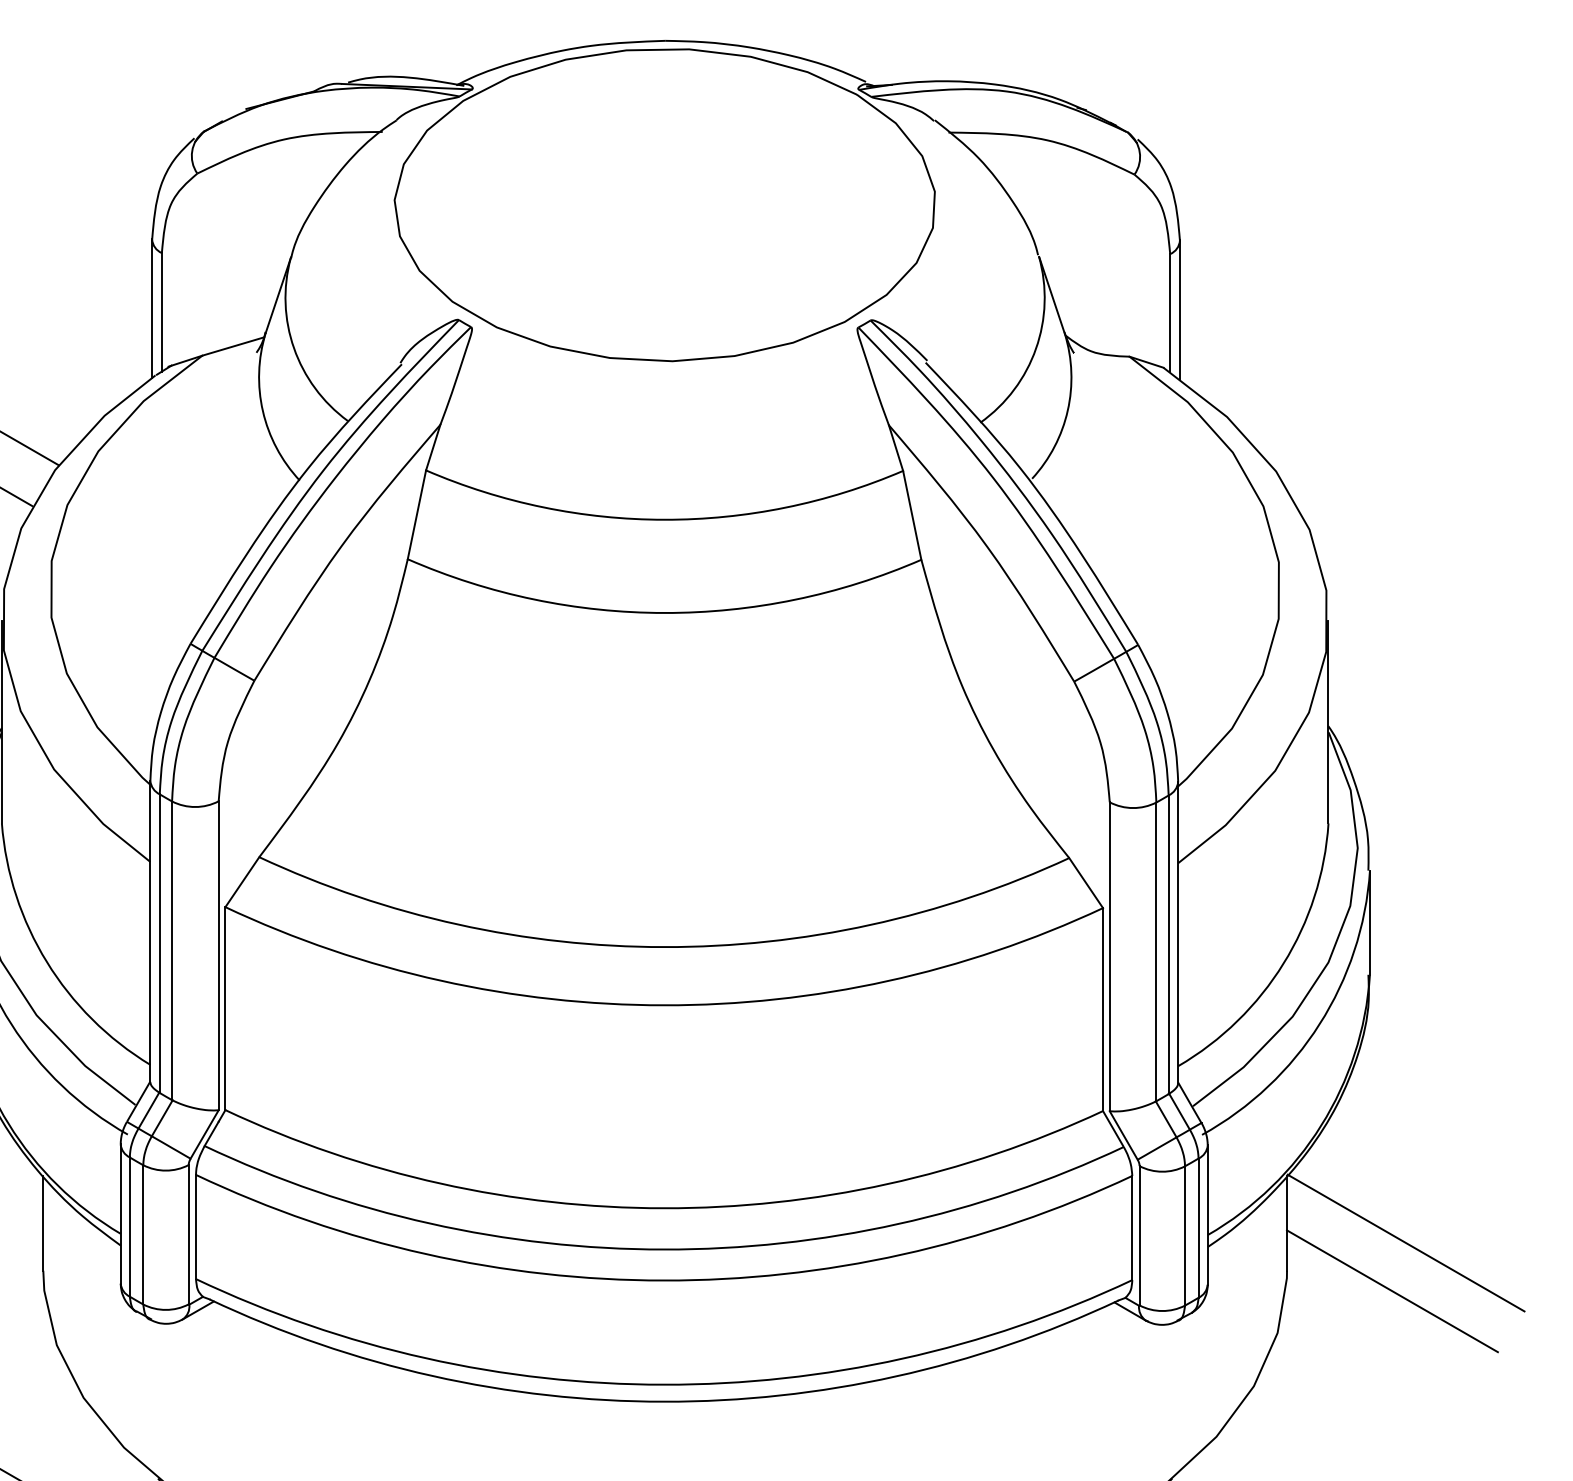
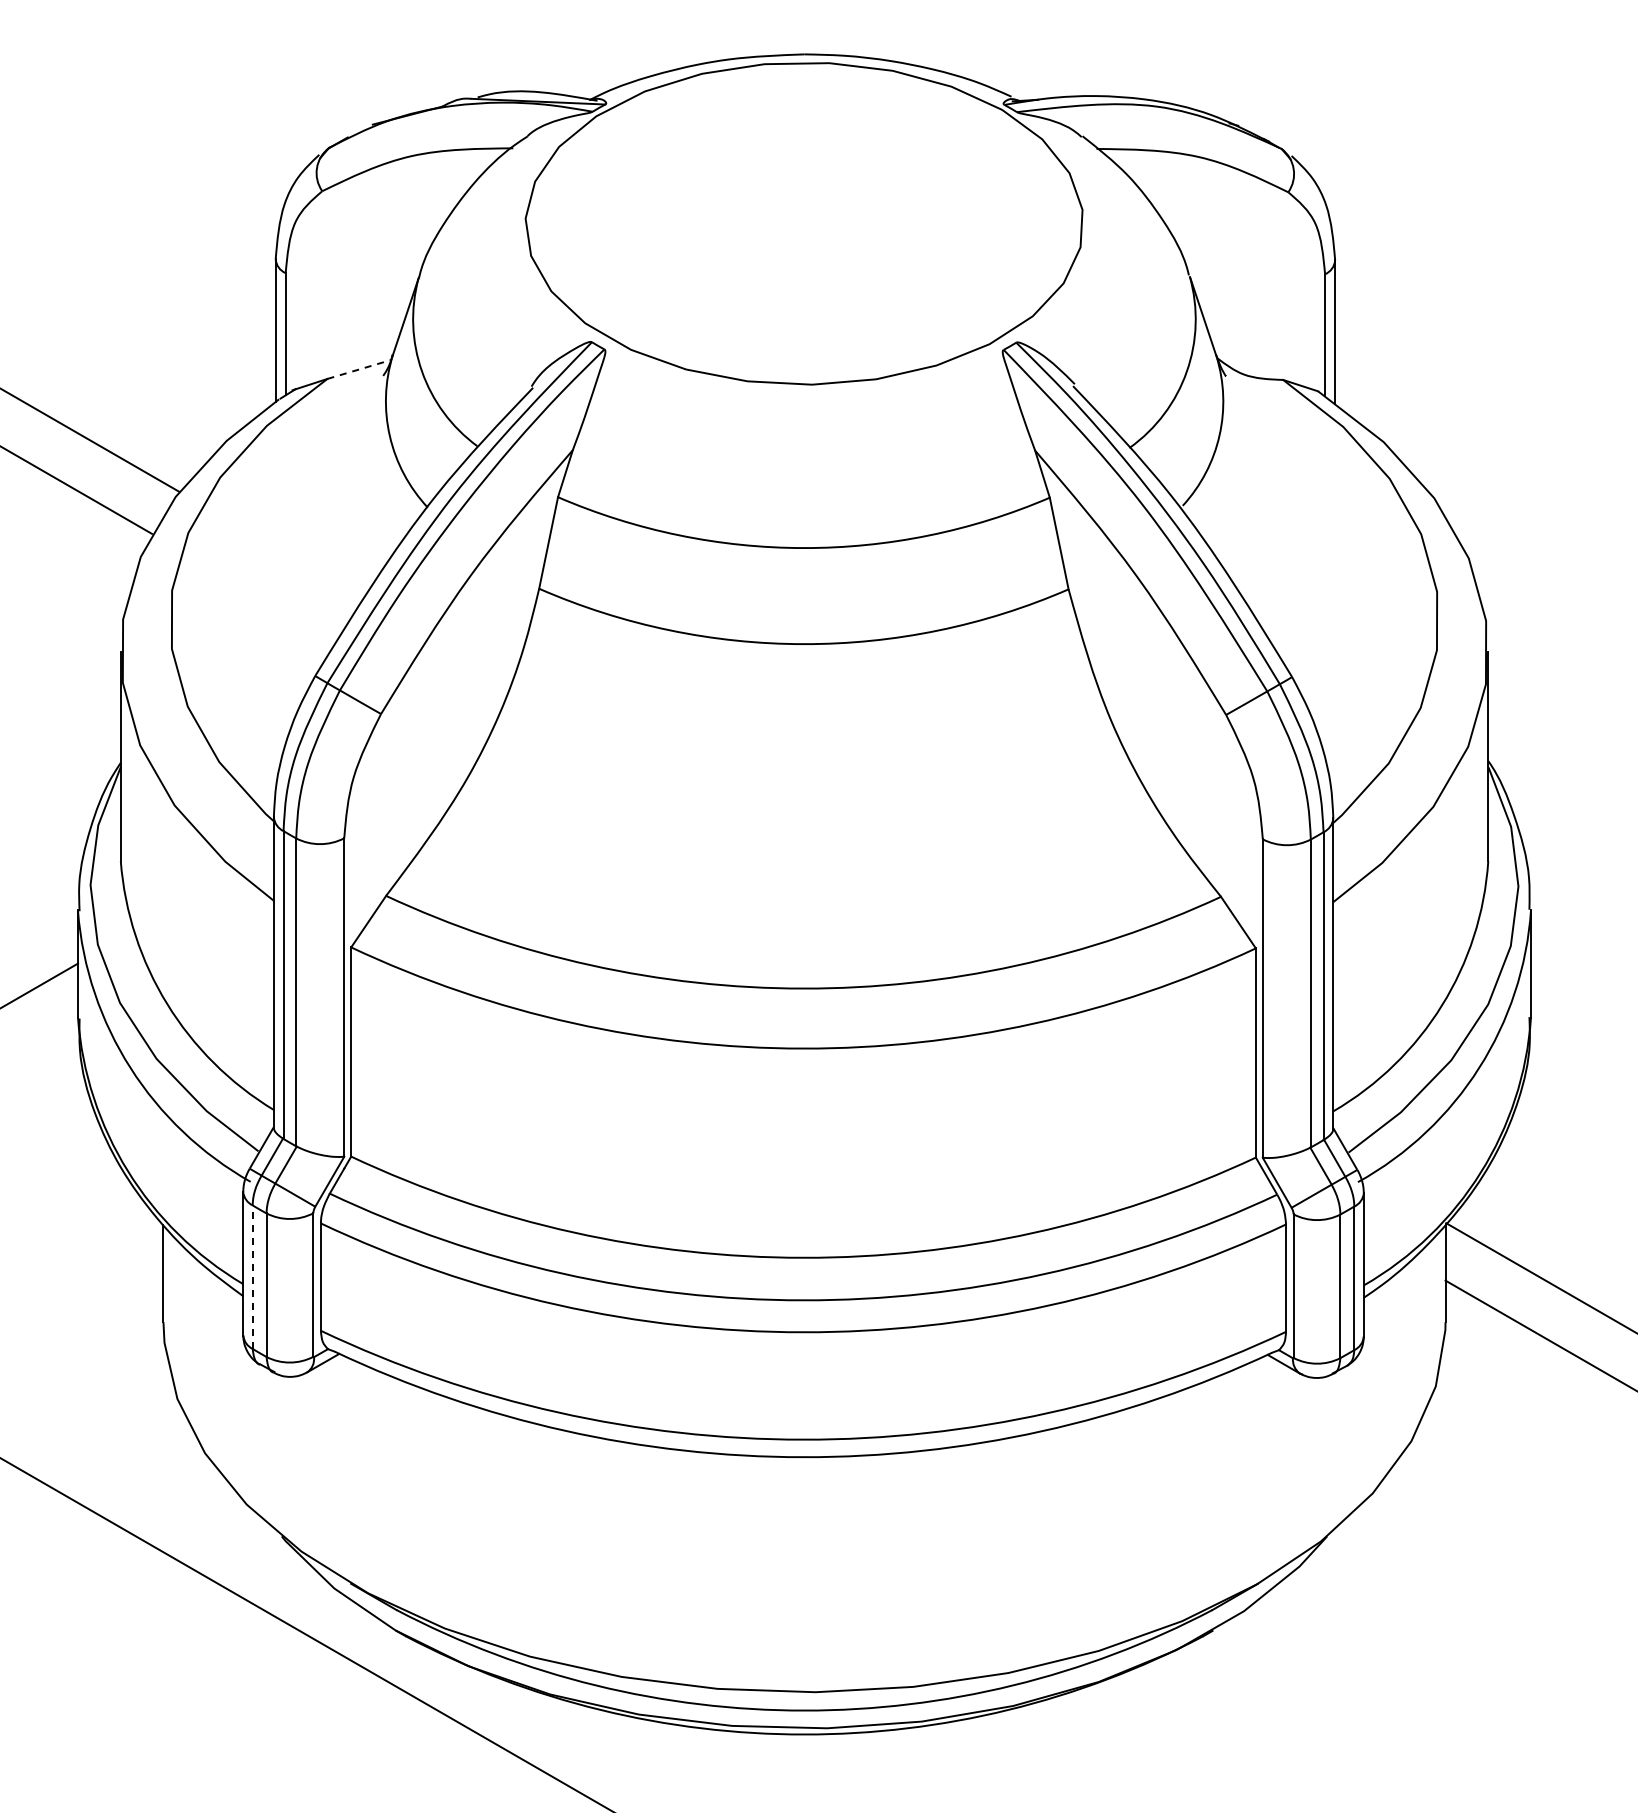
line: (233, 346) -> (359, 369), solid -> dashed
line: (129, 1227) -> (252, 1277), solid -> dashed

